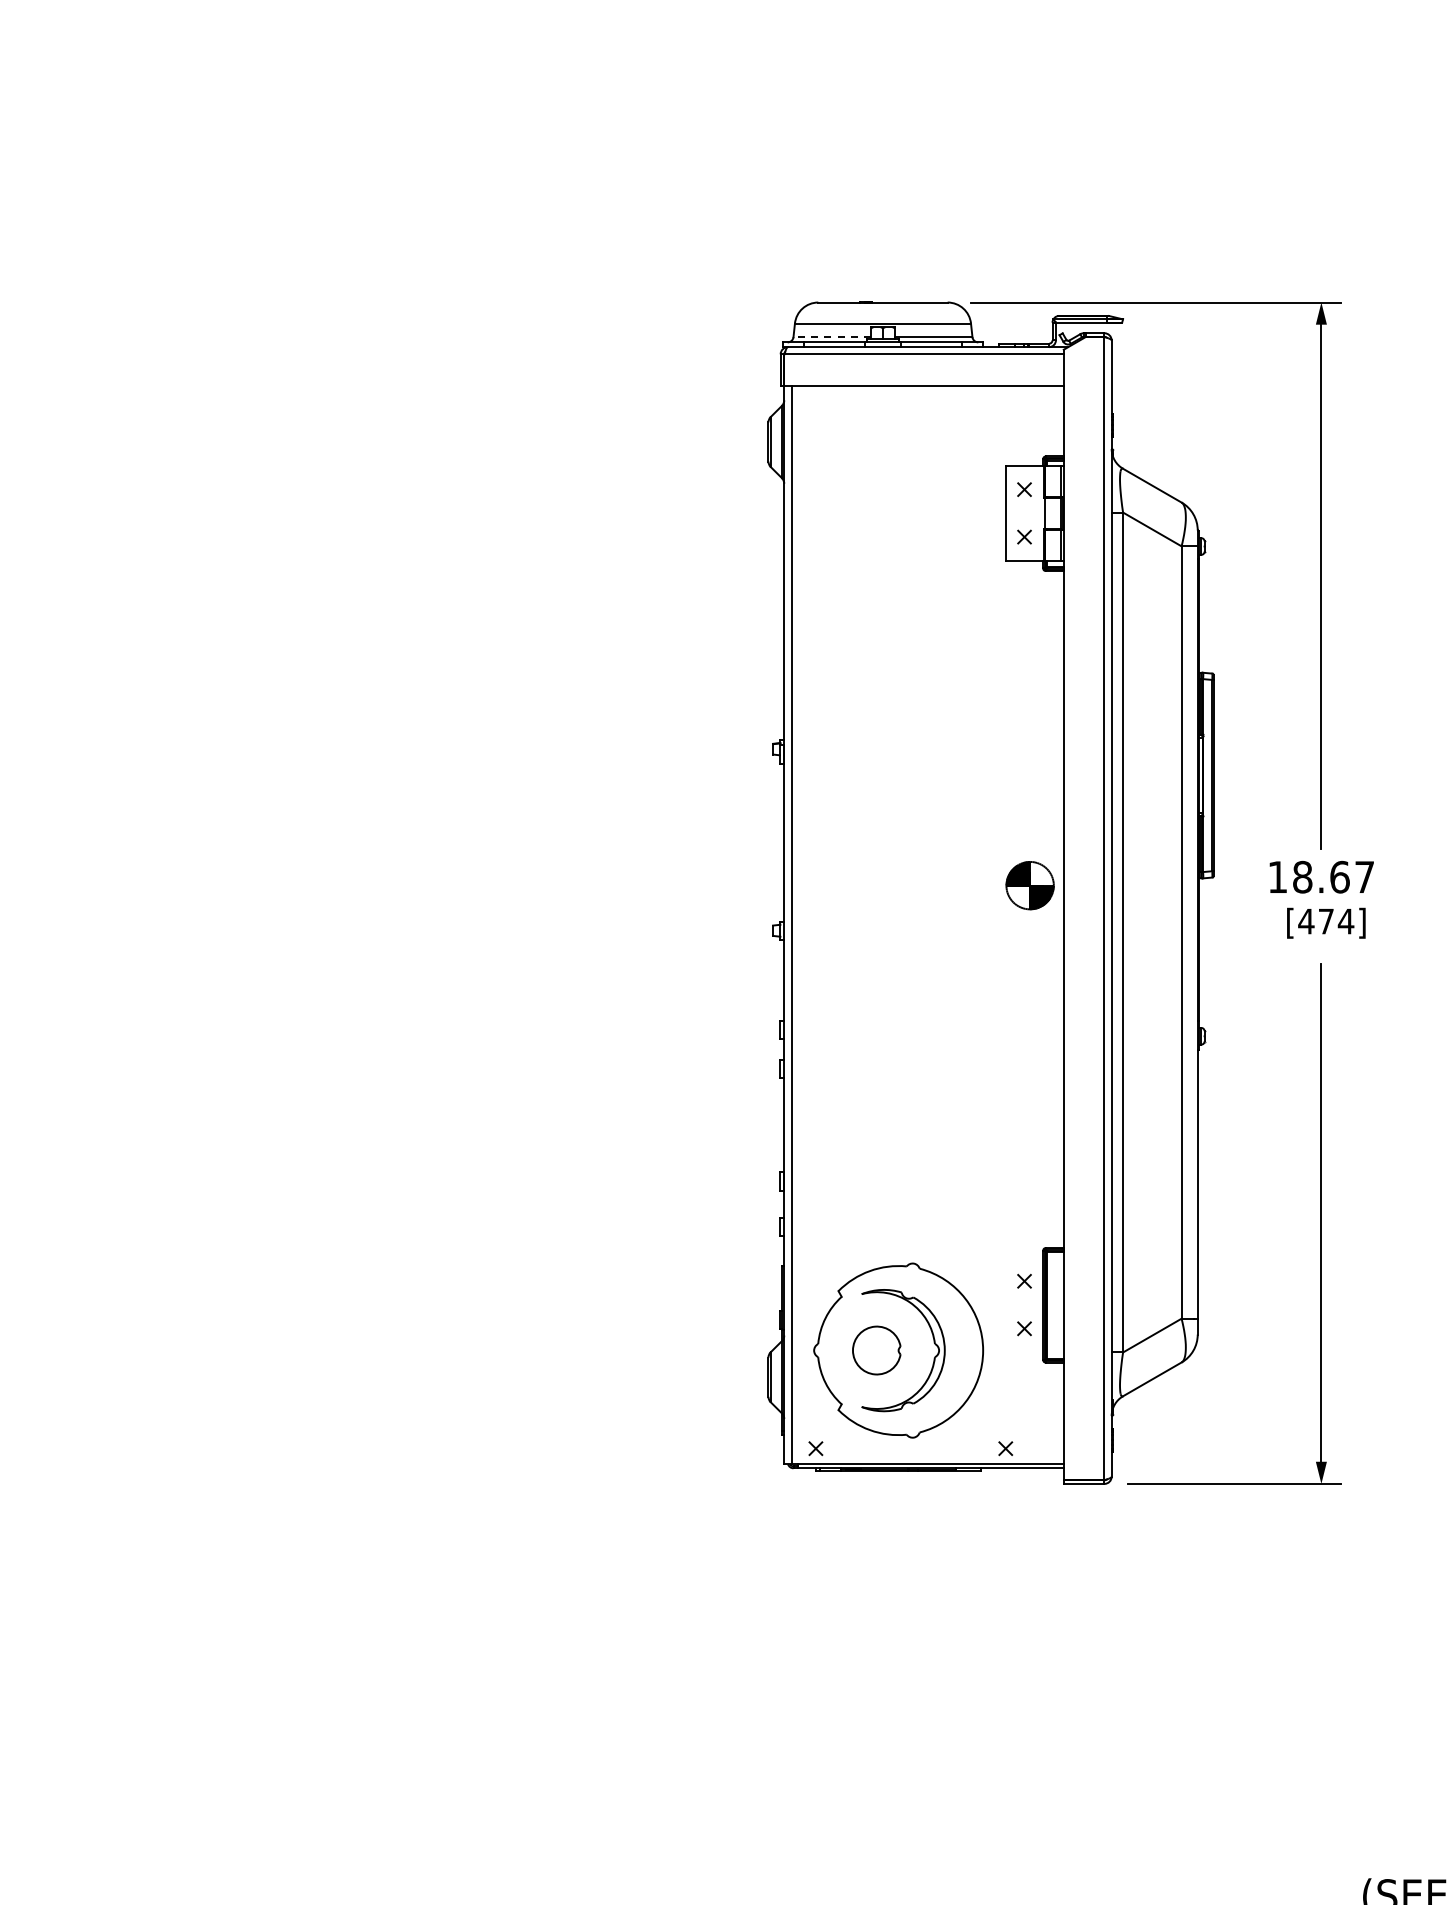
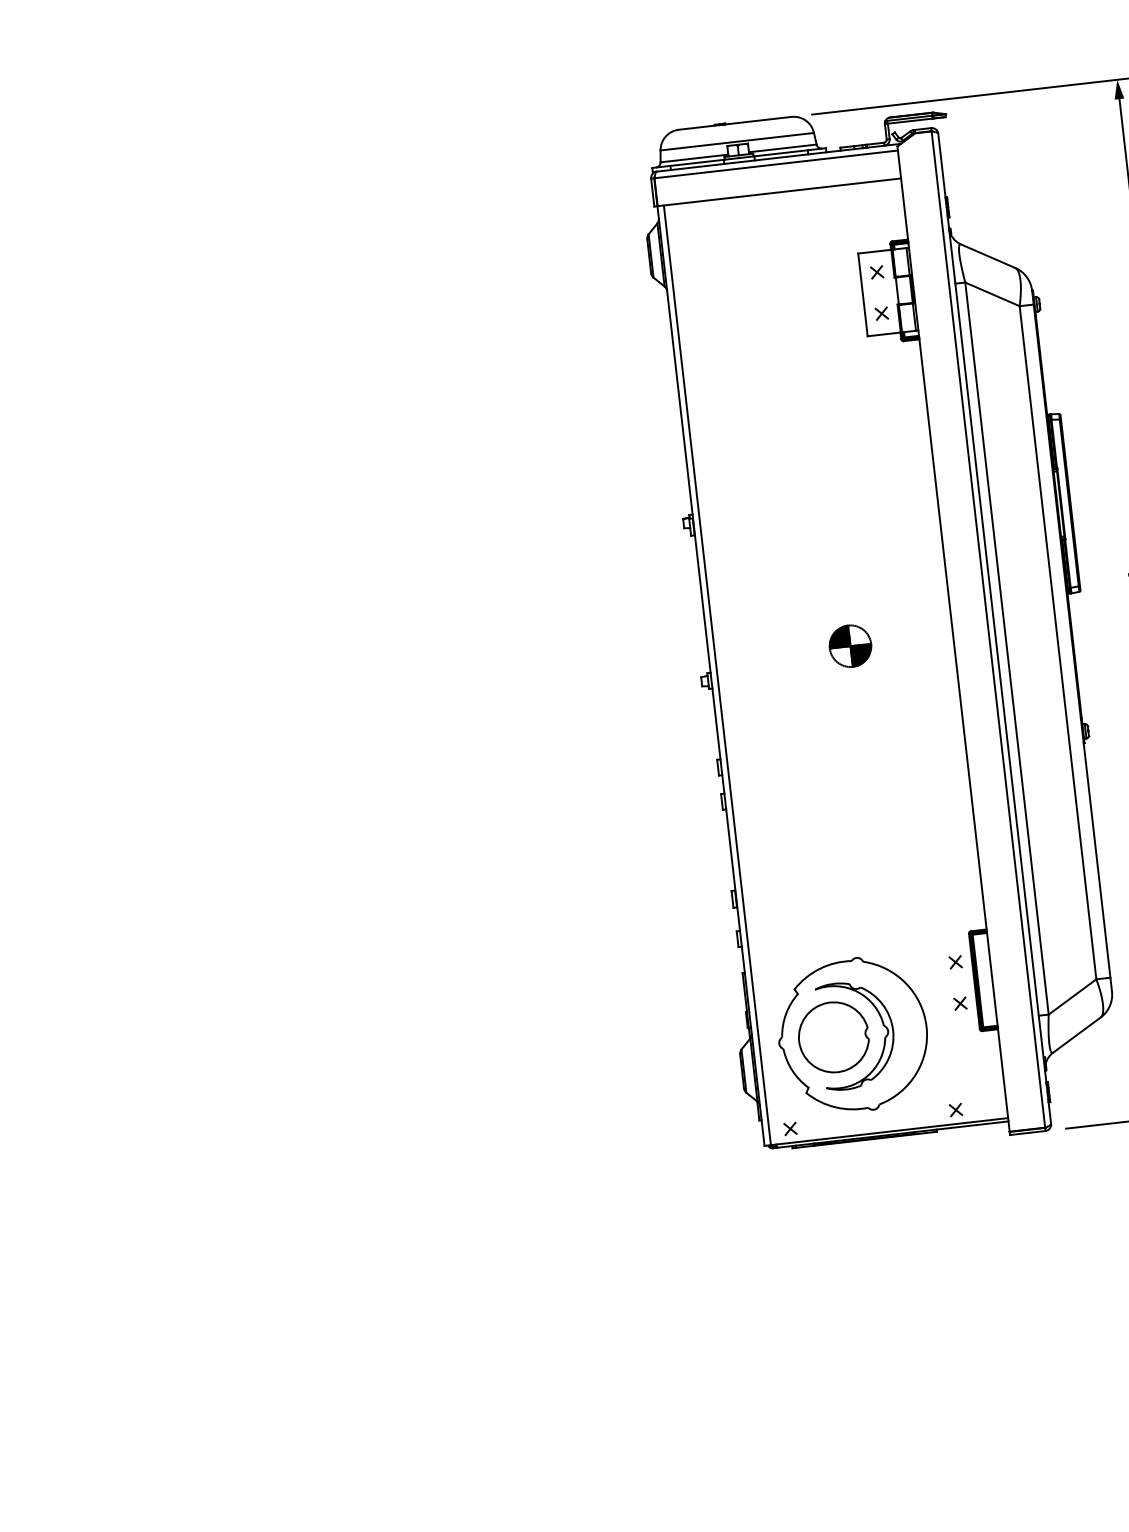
line: (832, 337) -> (694, 158), dashed -> solid
part: (1029, 885) -> (849, 646), moved
part: (876, 1350) -> (833, 1037), size x1.67

